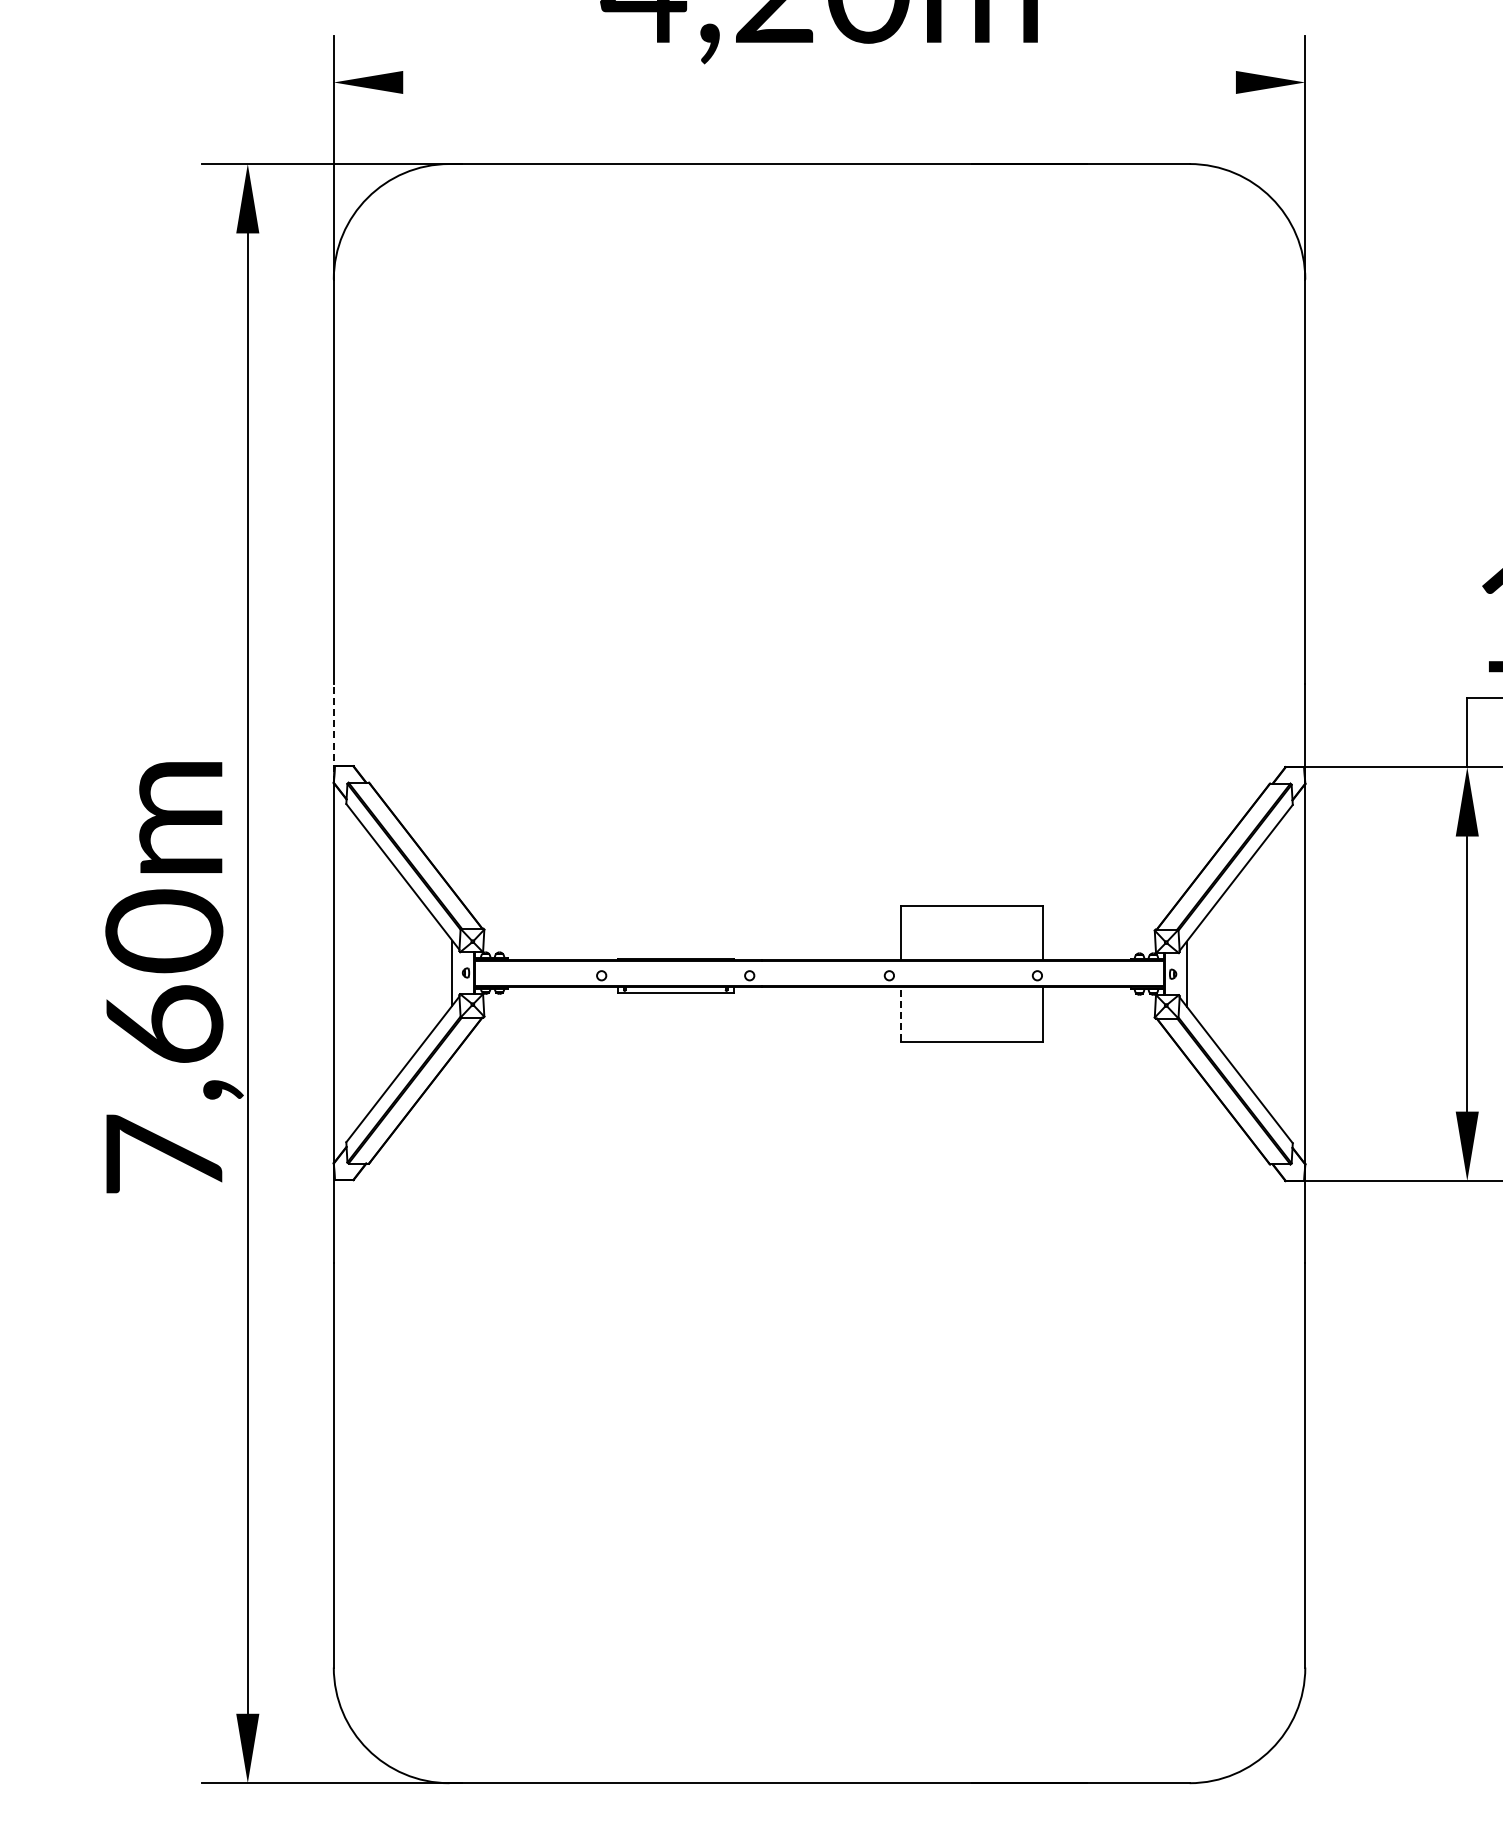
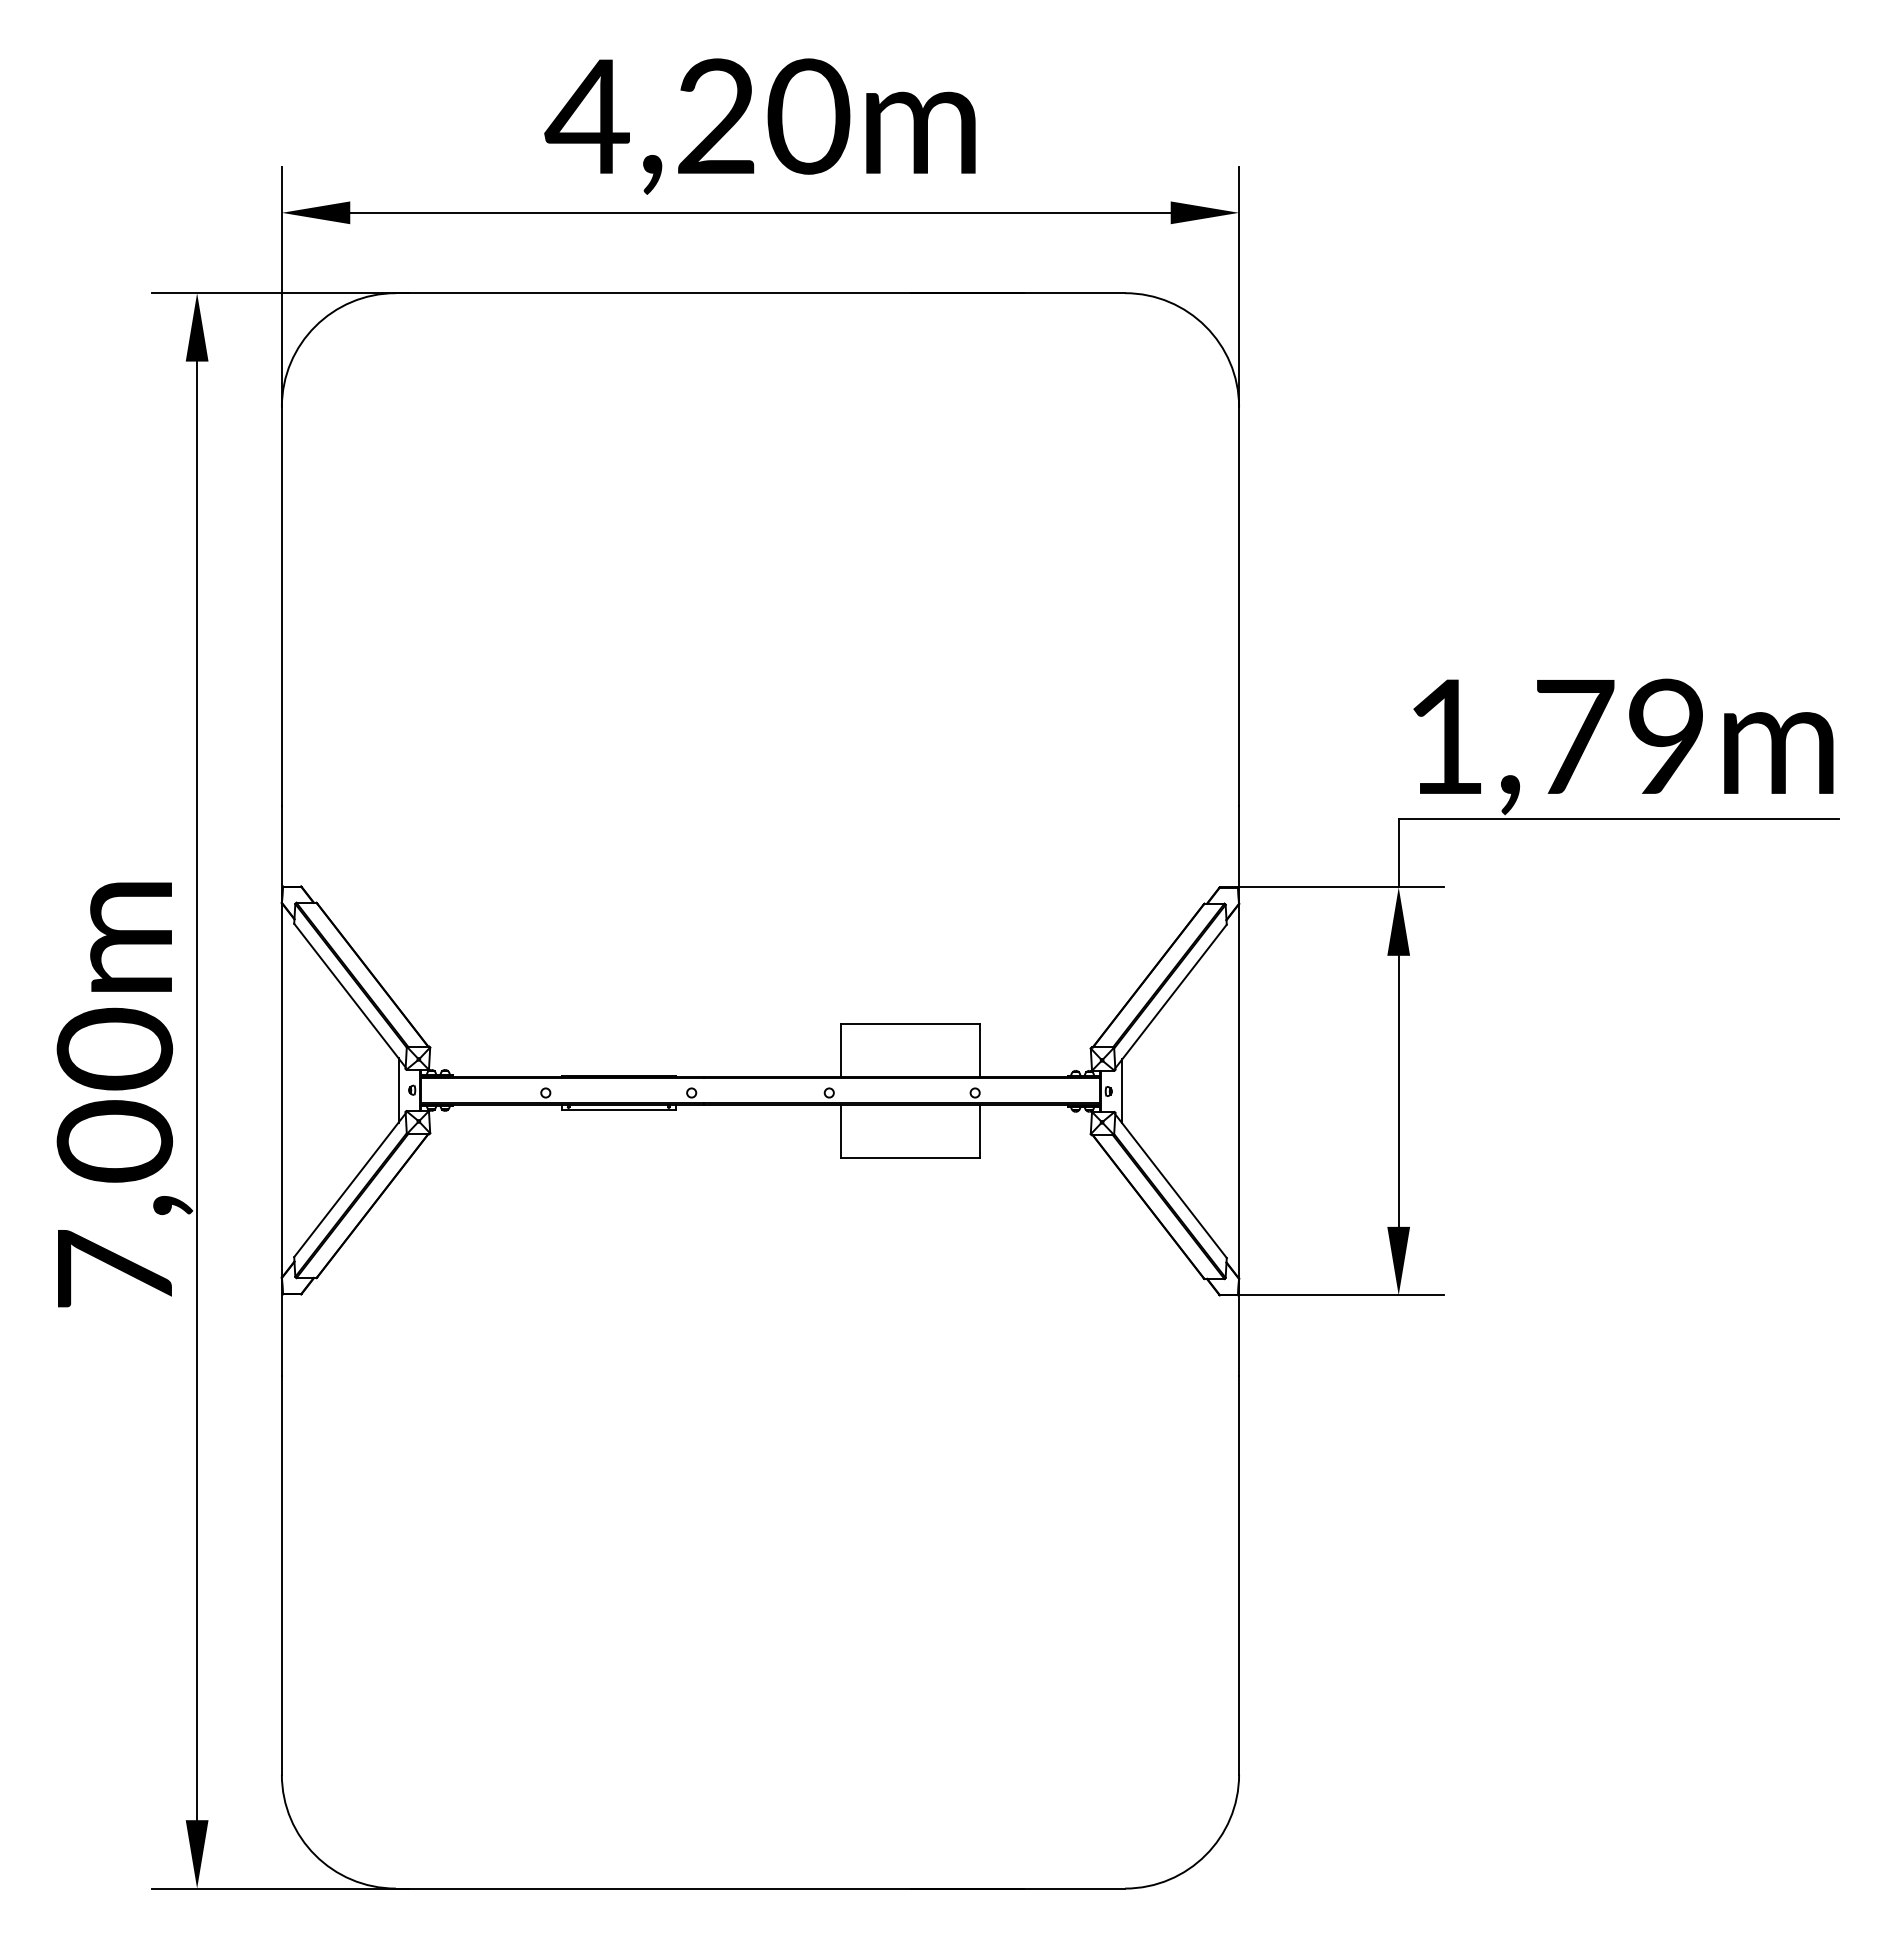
line: (819, 82) -> (760, 212), added
line: (333, 733) -> (281, 854), dashed -> solid
line: (900, 1014) -> (840, 1131), dashed -> solid
text: (163, 1024) -> (114, 1141), 7,60m -> 7,00m

